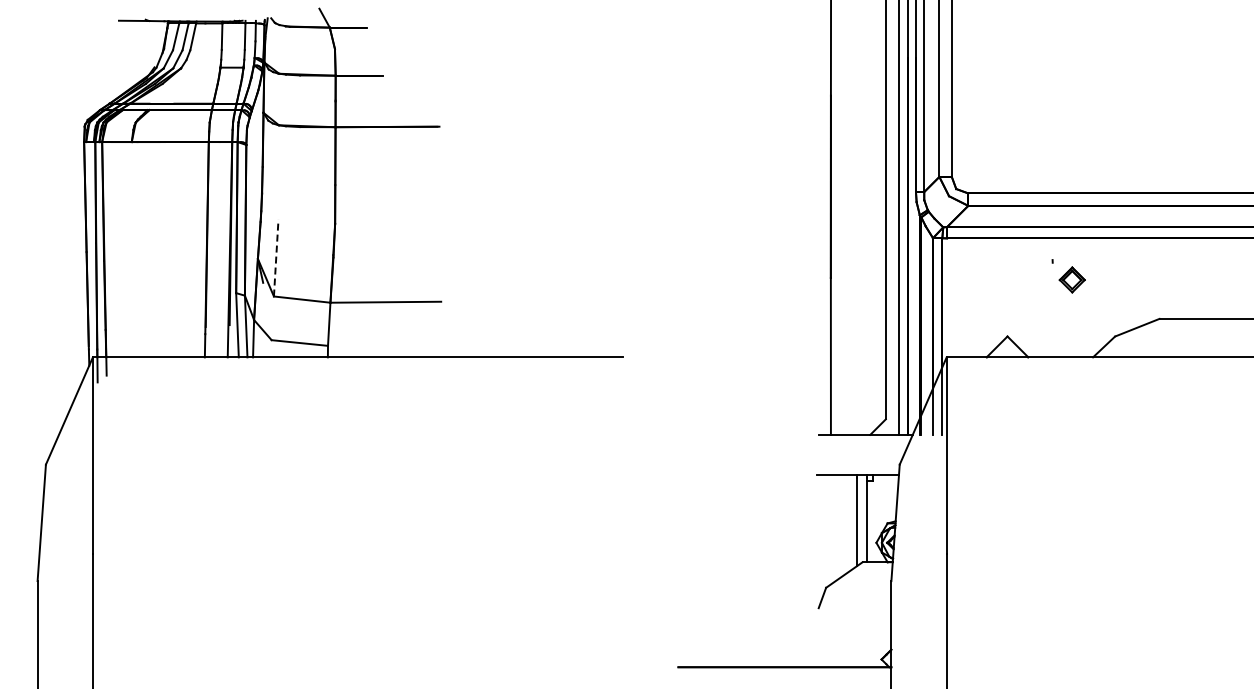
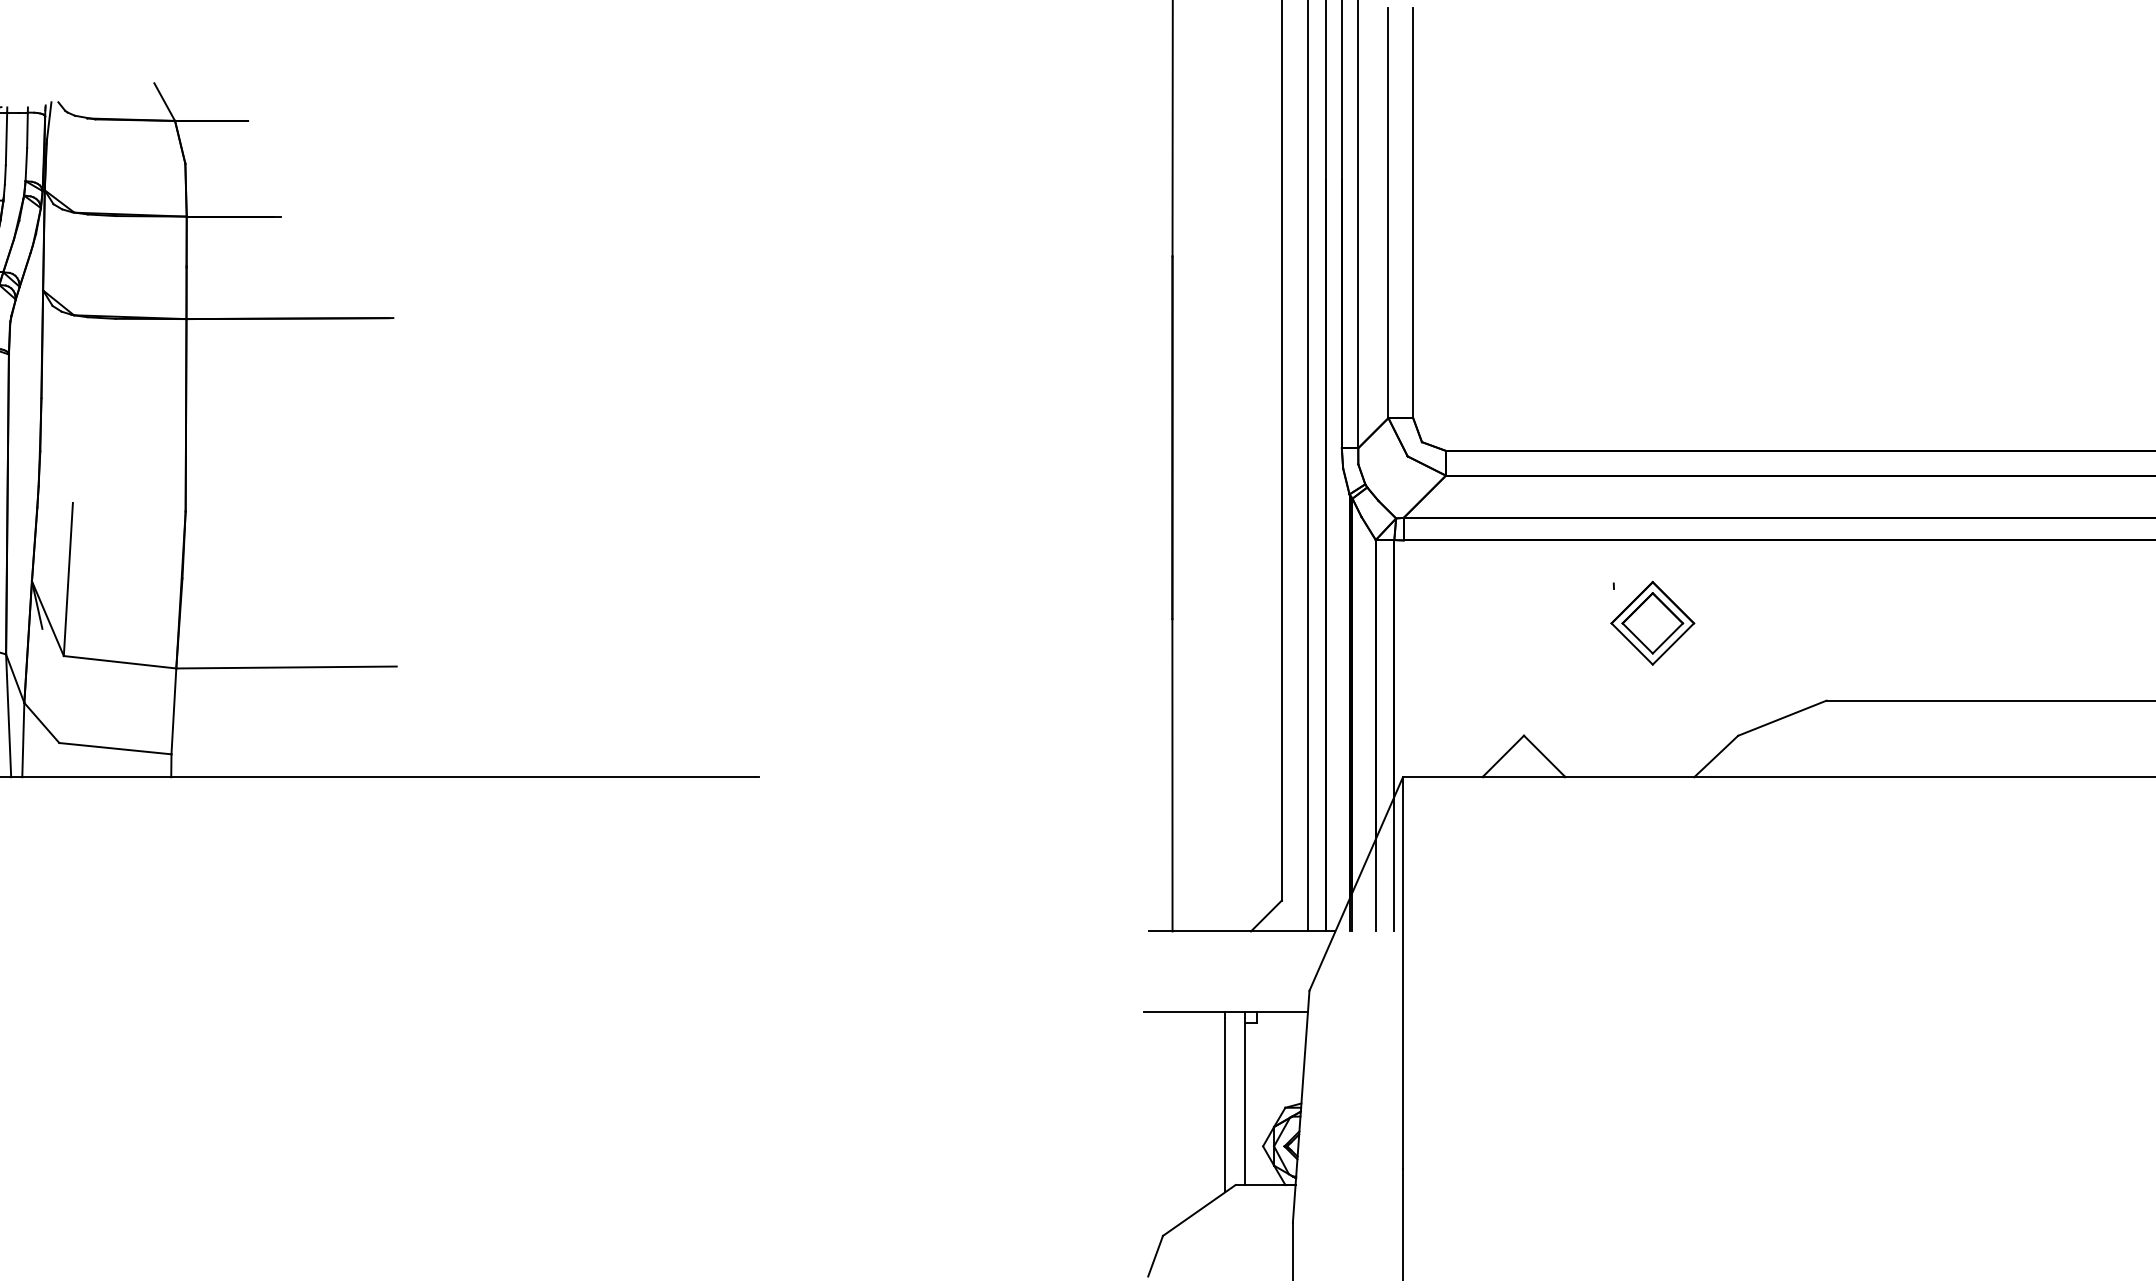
line: (276, 258) -> (68, 580), dashed -> solid
part: (1072, 279) -> (1653, 622), size x1.67

